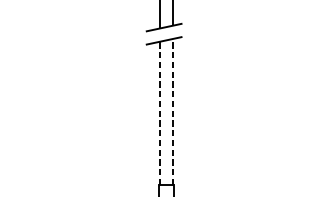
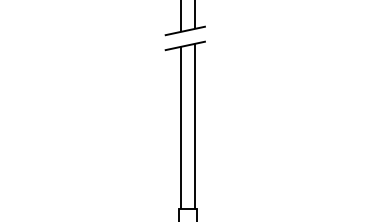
line: (172, 111) -> (194, 125), dashed -> solid
line: (160, 113) -> (181, 127), dashed -> solid

